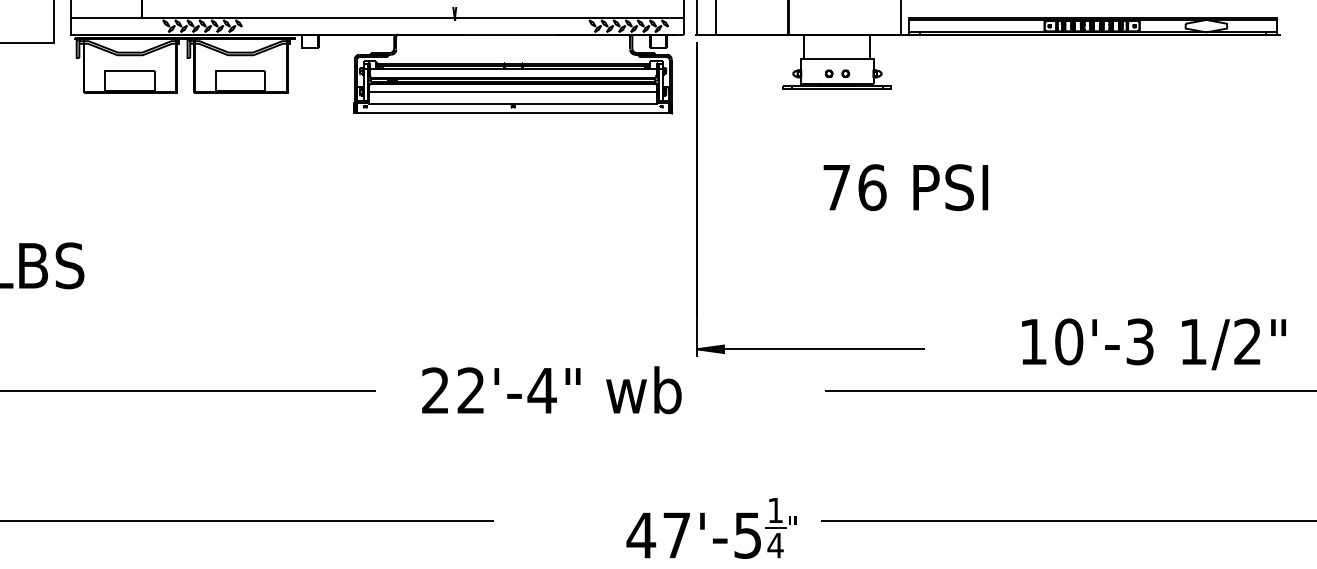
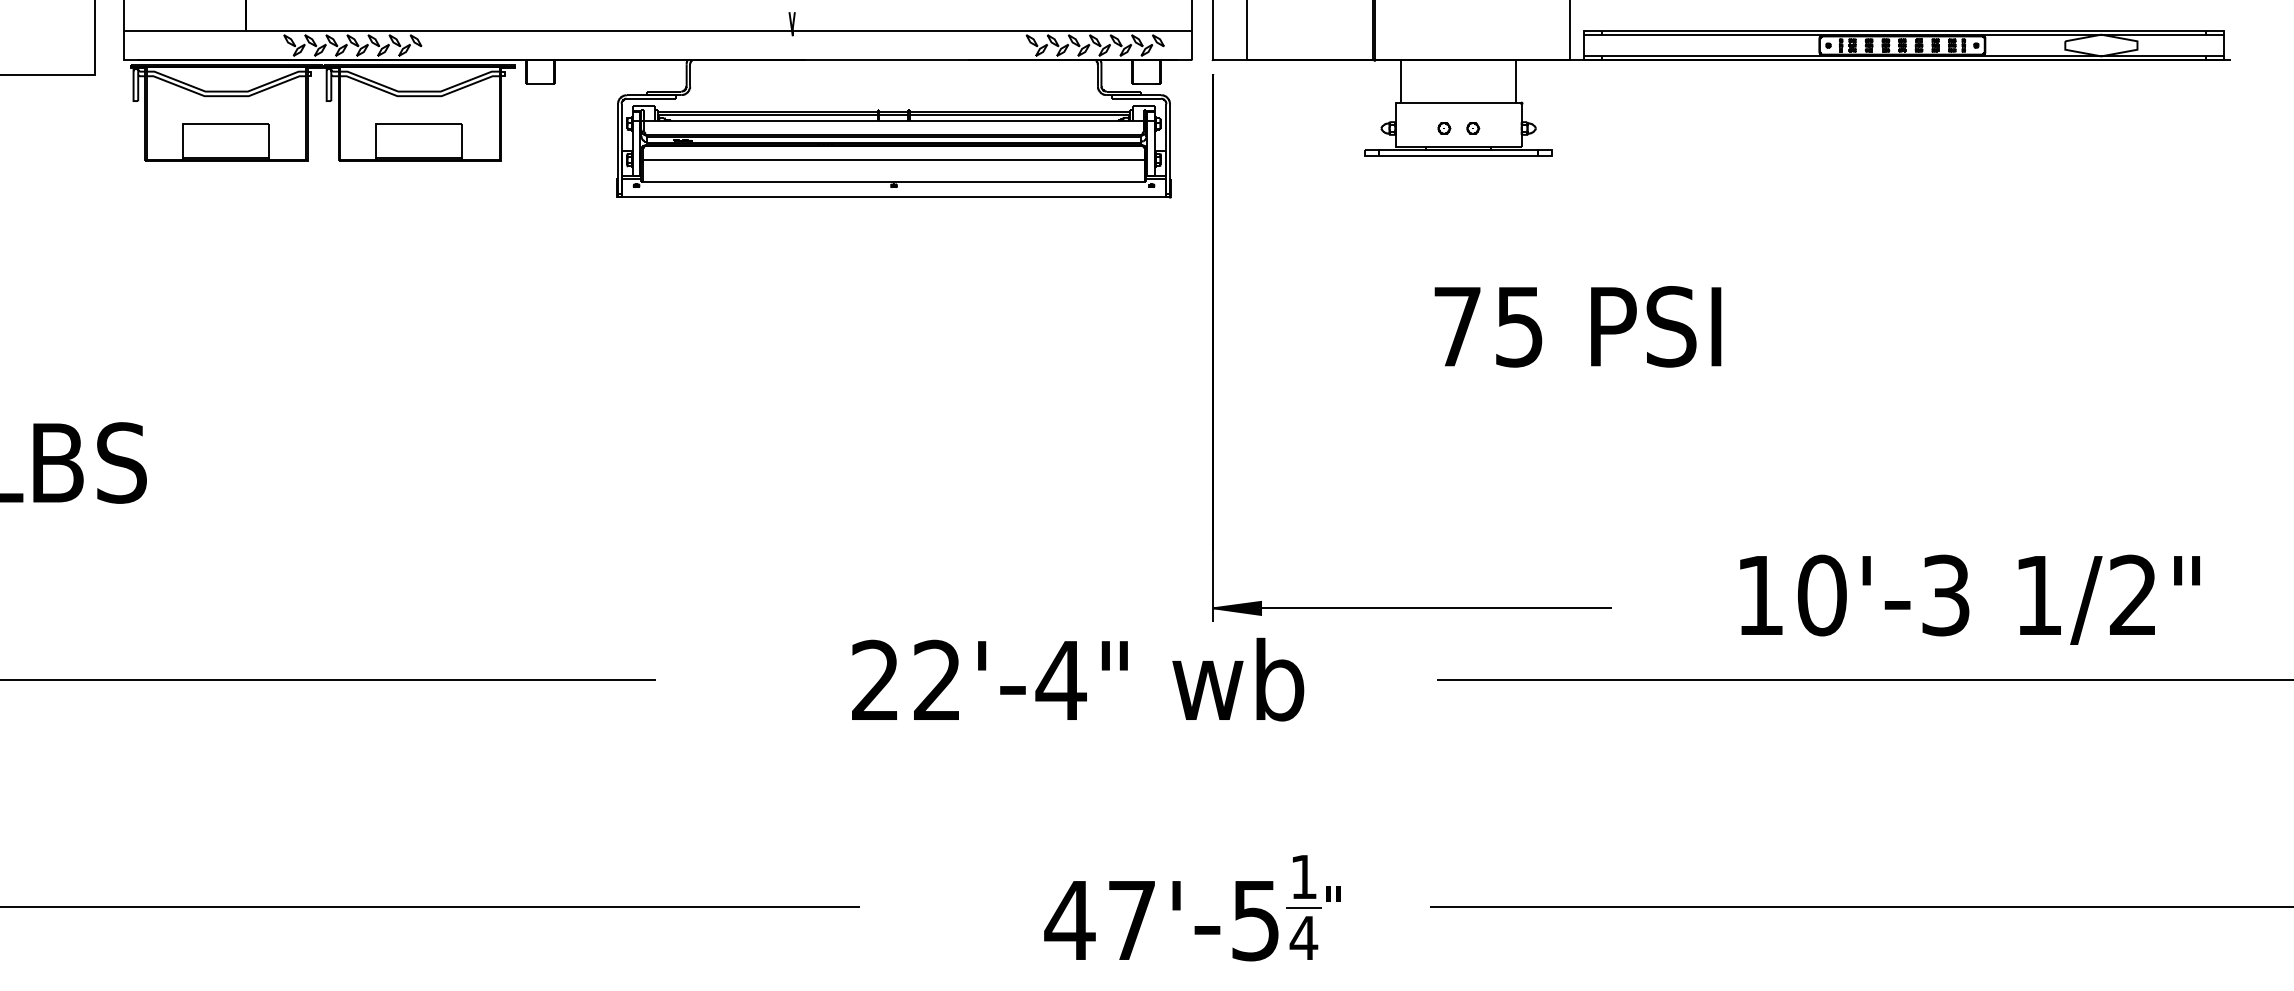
text: (872, 187) -> (1519, 326), 76 -> 75
text: (1153, 344) -> (1969, 600), moved
text: (551, 390) -> (1077, 680), moved
part: (704, 528) -> (1180, 908), moved

